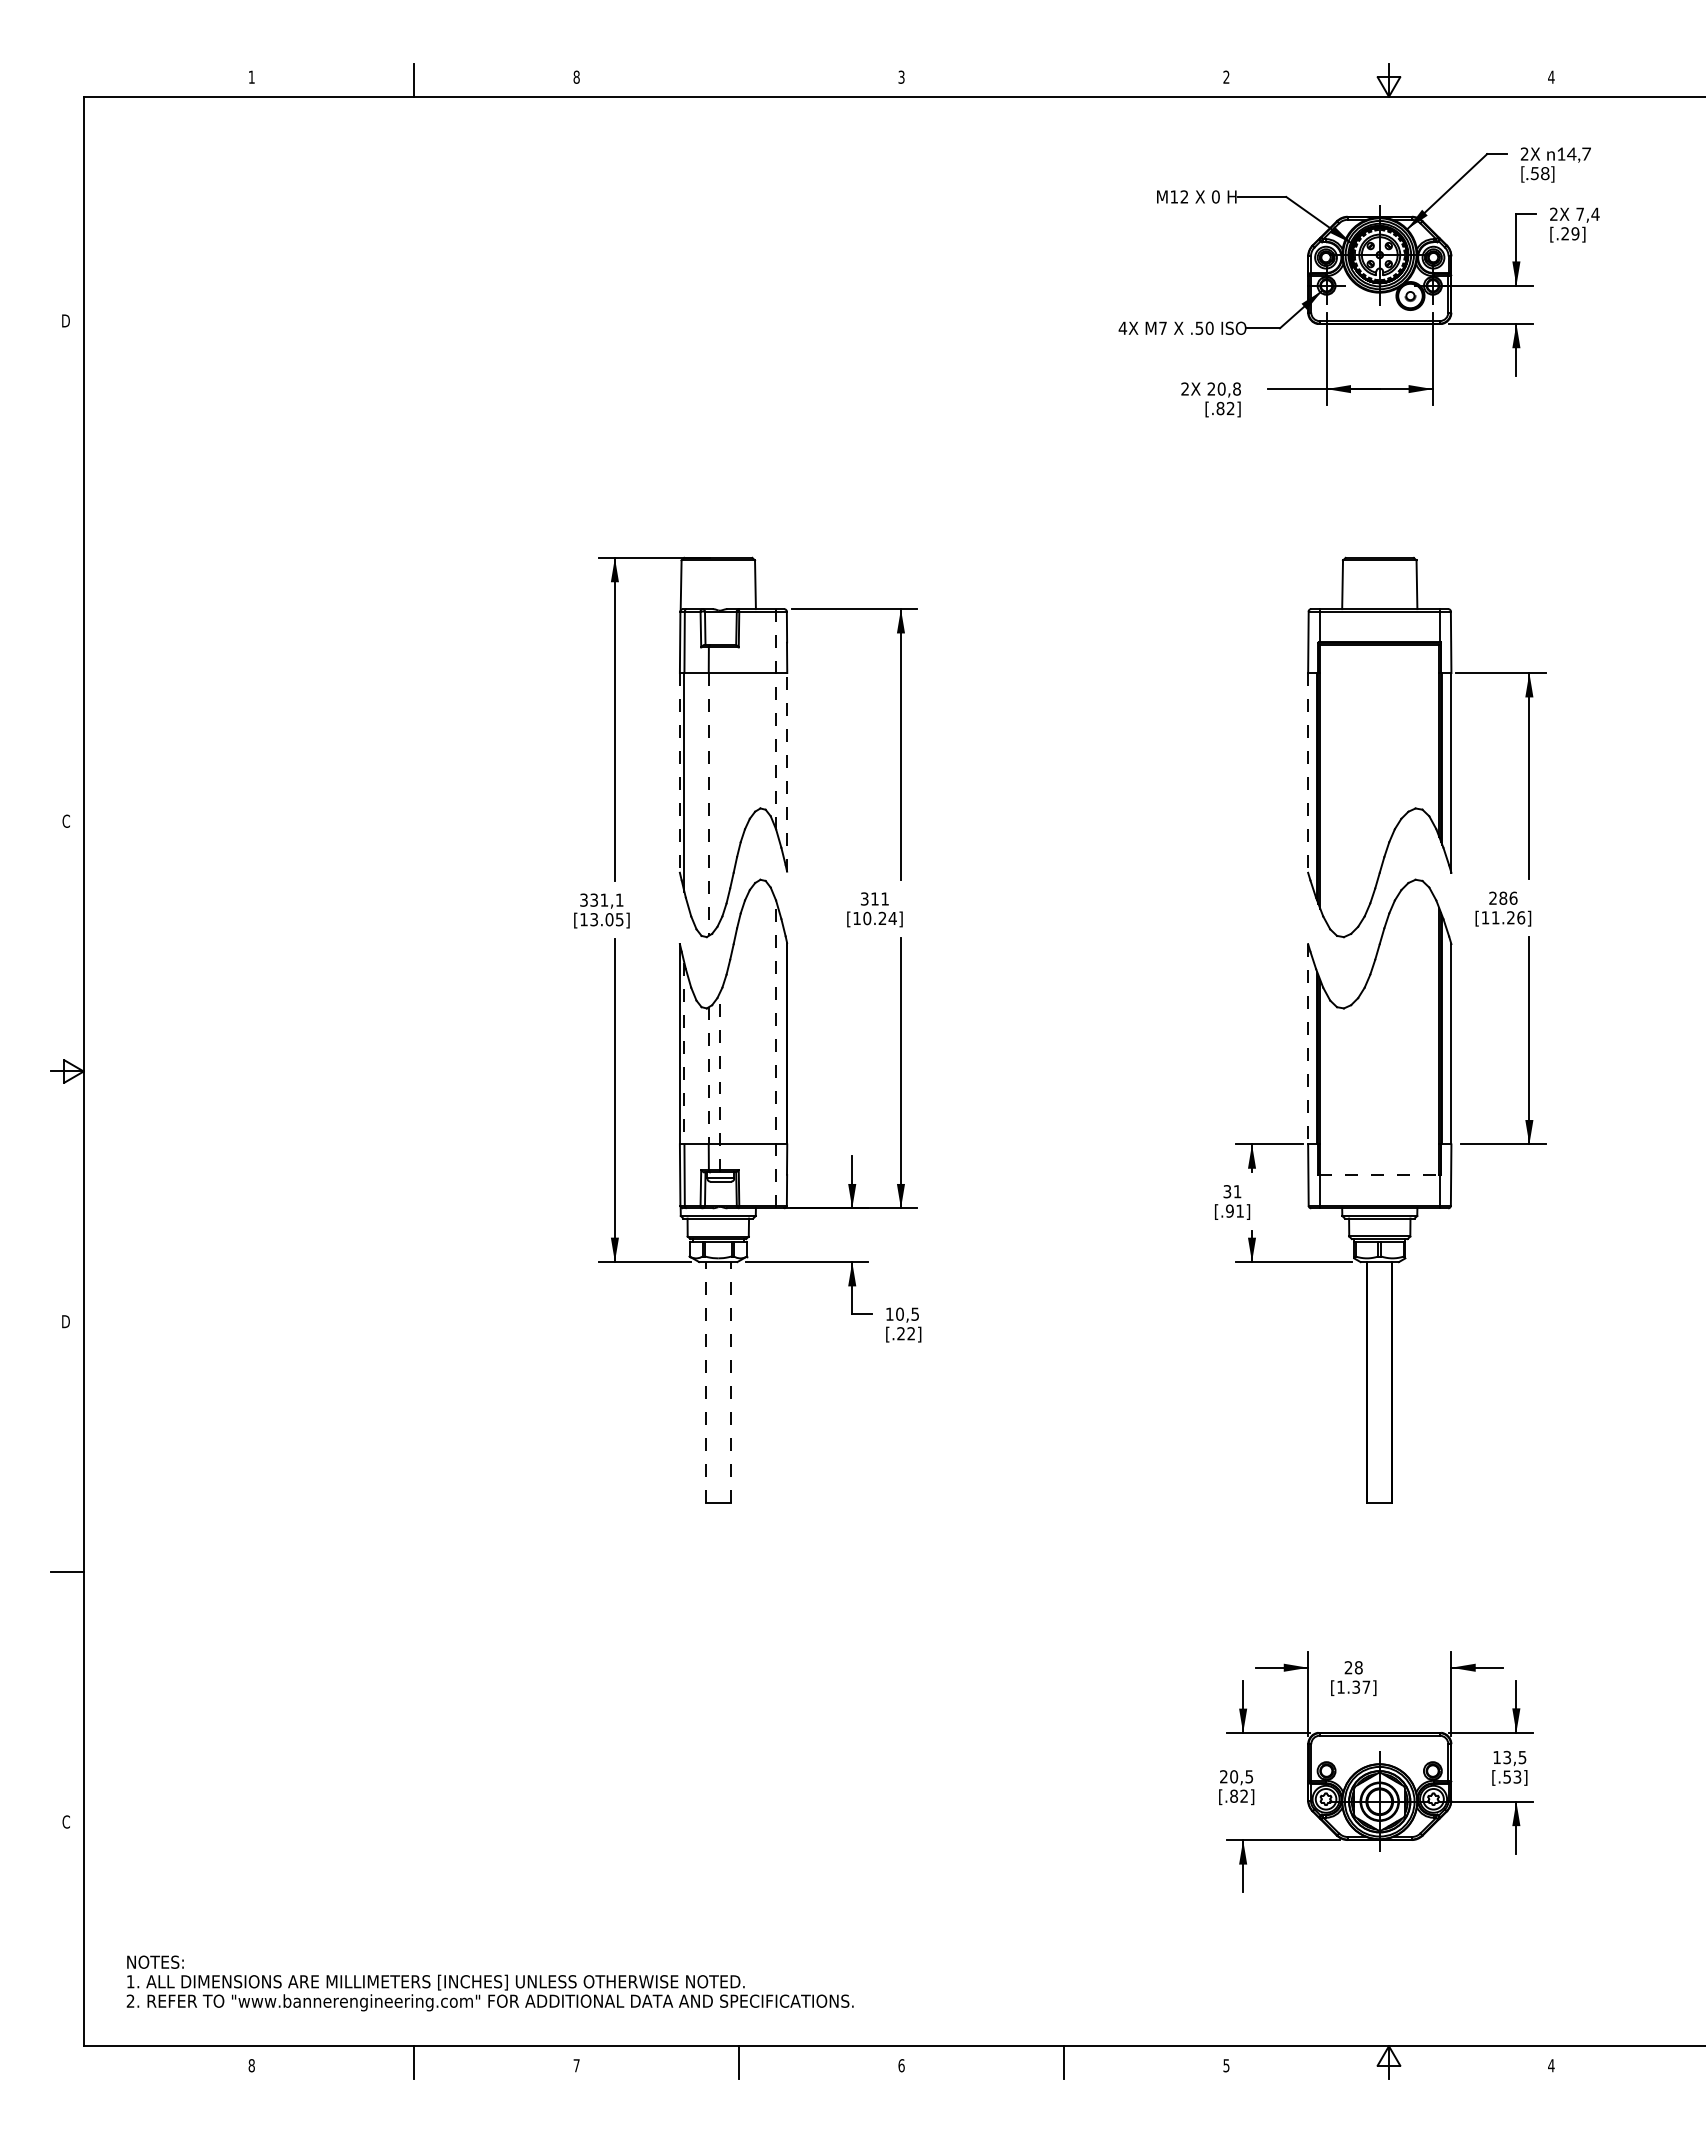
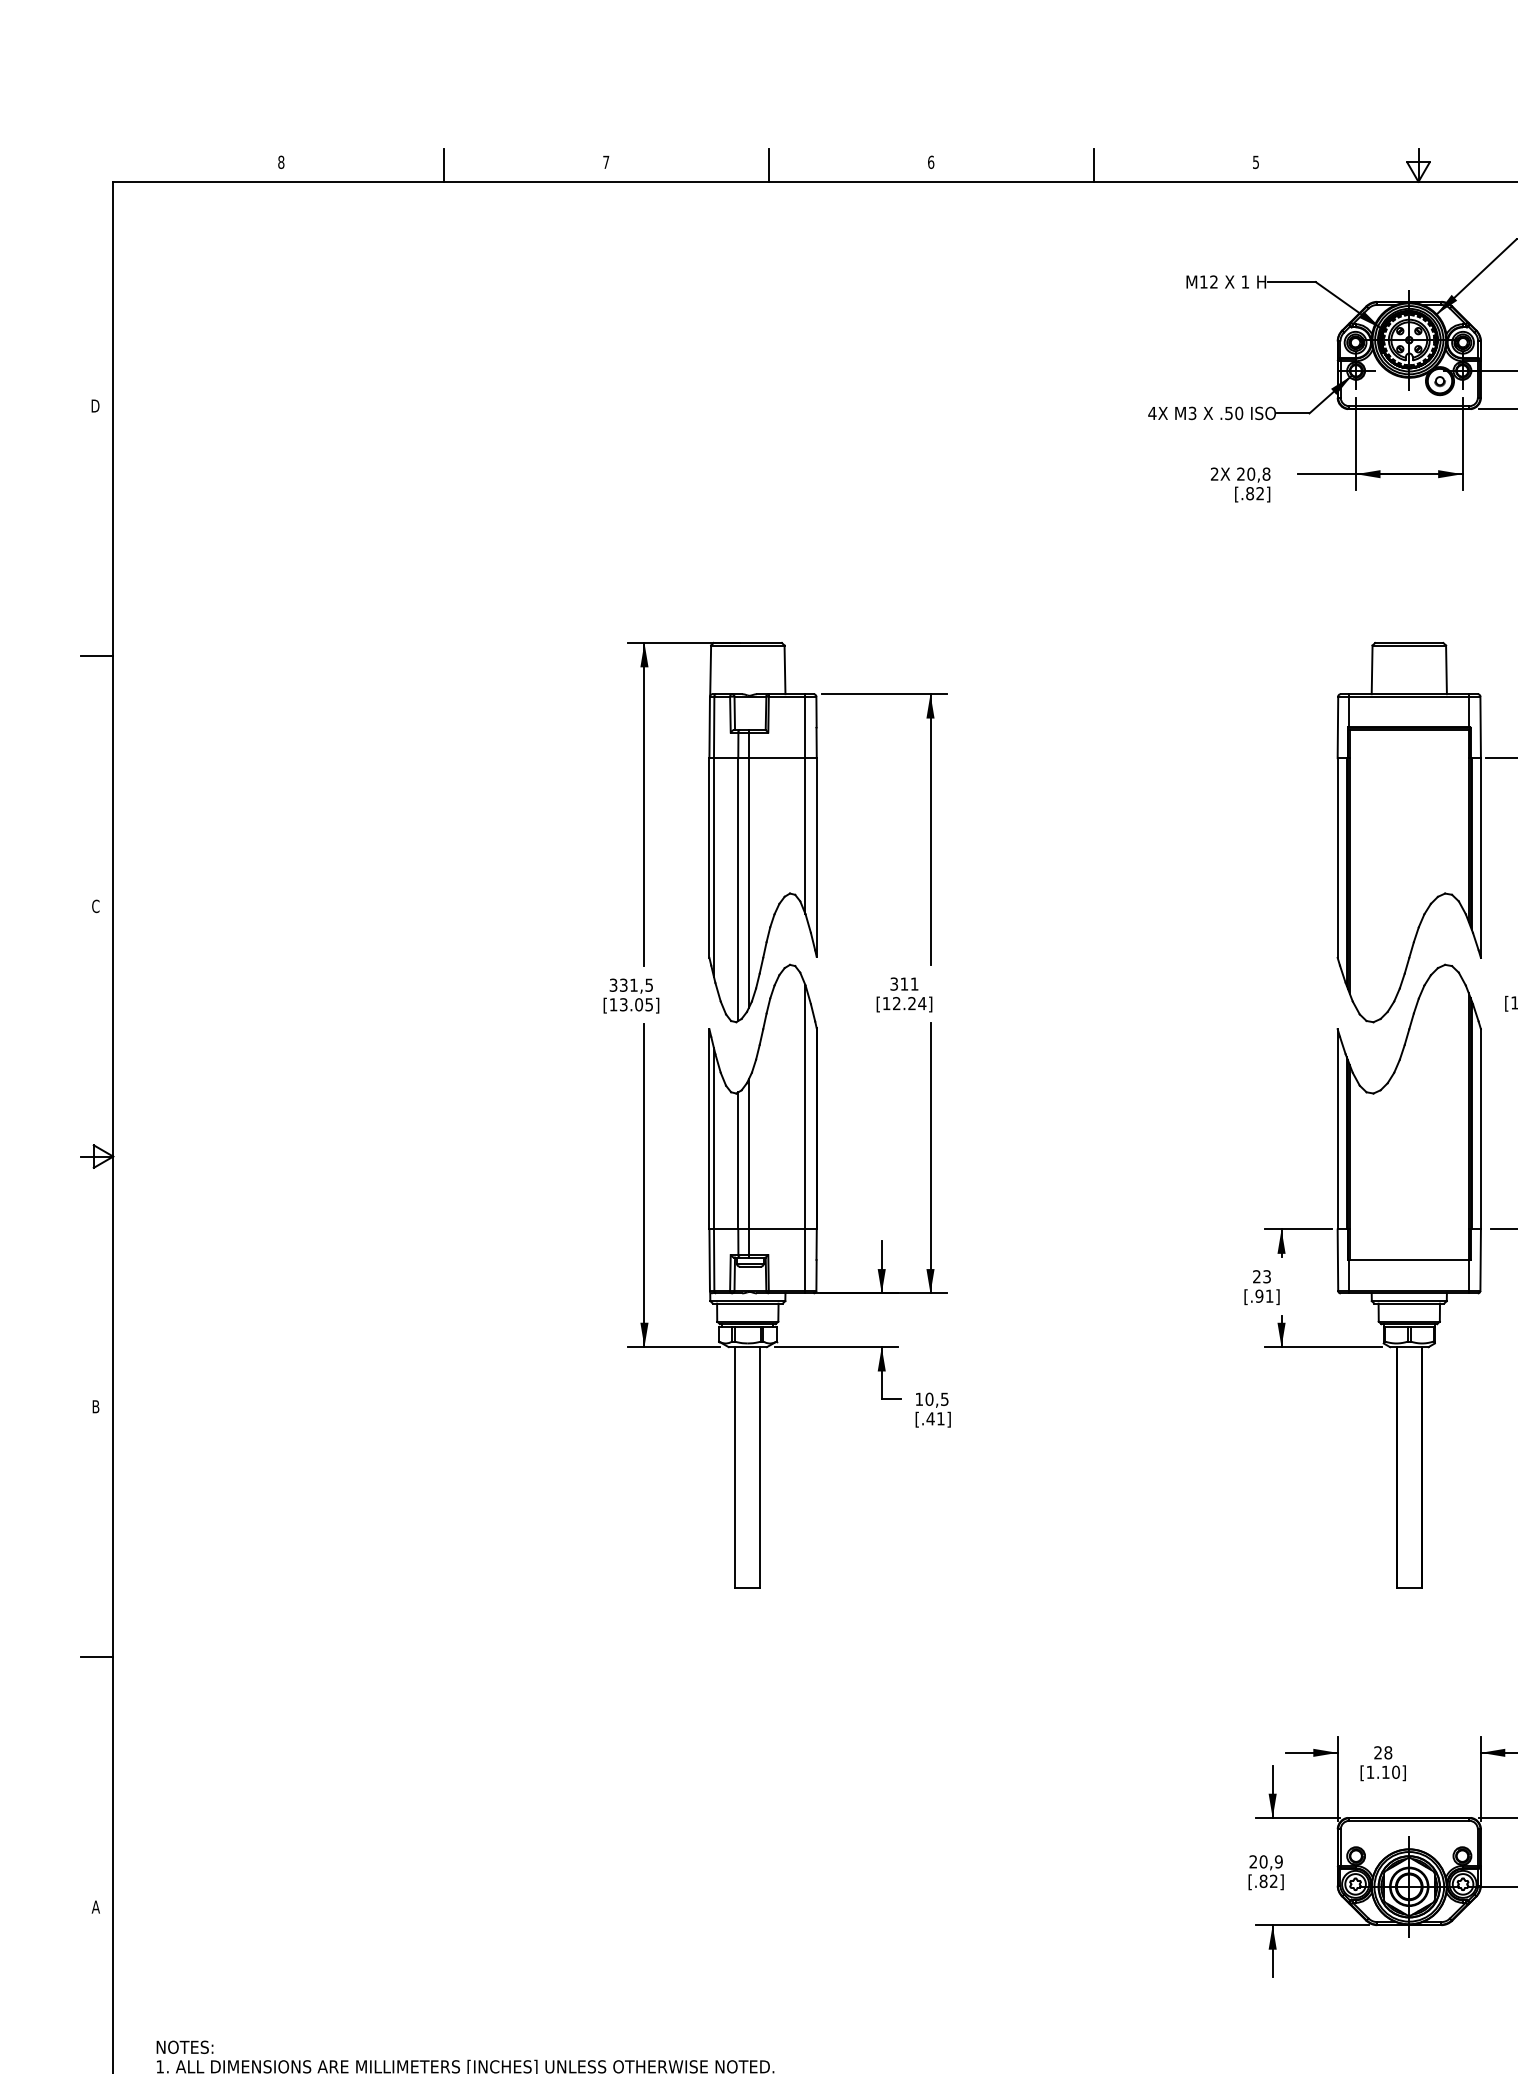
text: (251, 76) -> (281, 161), 1 -> 8
text: (576, 76) -> (606, 161), 8 -> 7
text: (901, 76) -> (931, 161), 3 -> 6
text: (1226, 76) -> (1256, 161), 2 -> 5
line: (739, 80) -> (769, 165), added
line: (1064, 80) -> (1094, 165), added
text: (1215, 196) -> (1245, 281), 0 -> 1
text: (1162, 327) -> (1192, 412), M7 -> M3
line: (67, 571) -> (97, 656), added
line: (775, 718) -> (805, 803), dashed -> solid
line: (787, 771) -> (817, 856), dashed -> solid
line: (679, 772) -> (709, 857), dashed -> solid
line: (1308, 772) -> (1338, 857), dashed -> solid
line: (719, 783) -> (749, 868), added
line: (708, 804) -> (738, 889), dashed -> solid
text: (619, 899) -> (649, 984), 331,1 -> 331,5
text: (867, 918) -> (897, 1003), [10.24] -> [12.24]
line: (1308, 1044) -> (1338, 1129), dashed -> solid
line: (684, 1053) -> (714, 1138), dashed -> solid
line: (775, 1053) -> (805, 1138), dashed -> solid
line: (708, 1075) -> (738, 1160), dashed -> solid
line: (719, 1082) -> (749, 1167), dashed -> solid
line: (1379, 1175) -> (1409, 1260), dashed -> solid
text: (1232, 1191) -> (1262, 1276), 31 -> 23
text: (65, 1321) -> (95, 1406), D -> B
text: (905, 1333) -> (935, 1418), [.22] -> [.41]
line: (705, 1381) -> (735, 1466), dashed -> solid
line: (730, 1381) -> (760, 1466), dashed -> solid
text: (1361, 1686) -> (1391, 1771), [1.37] -> [1.10]
text: (1249, 1776) -> (1279, 1861), 20,5 -> 20,9
text: (66, 1821) -> (96, 1906), C -> A

